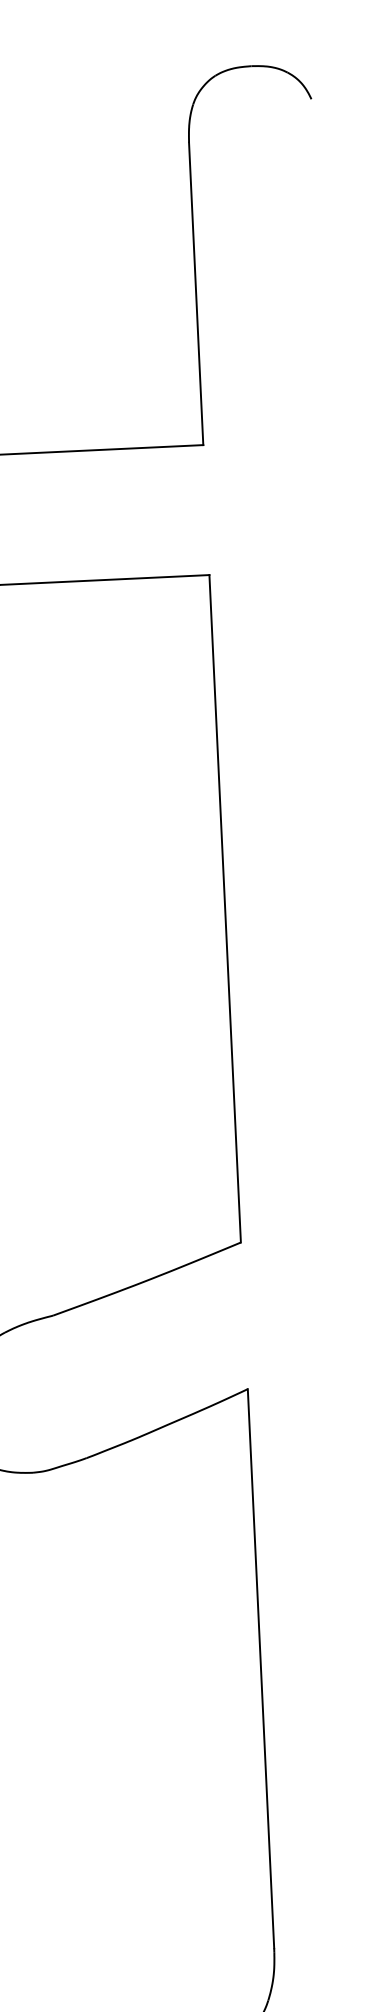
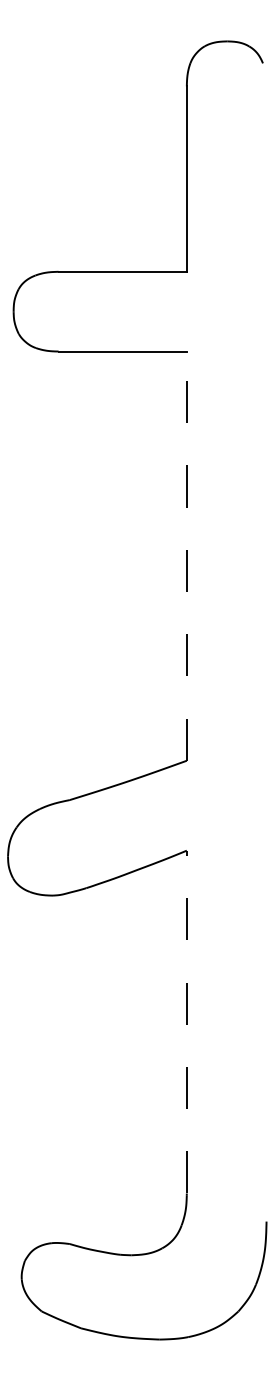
line: (224, 909) -> (186, 556), solid -> dashed
line: (260, 1667) -> (186, 1021), solid -> dashed

